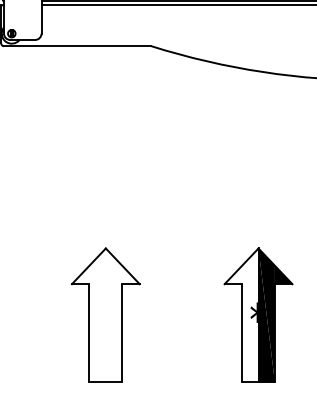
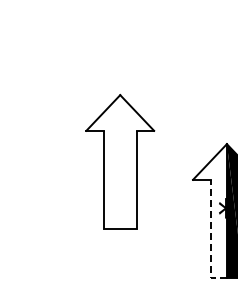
part: (105, 314) -> (119, 161), moved
line: (242, 341) -> (210, 237), solid -> dashed

